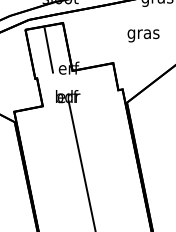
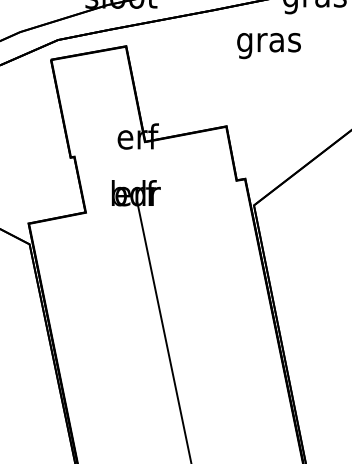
text: (143, 35) -> (268, 45), moved
line: (48, 50) -> (97, 101), removed

